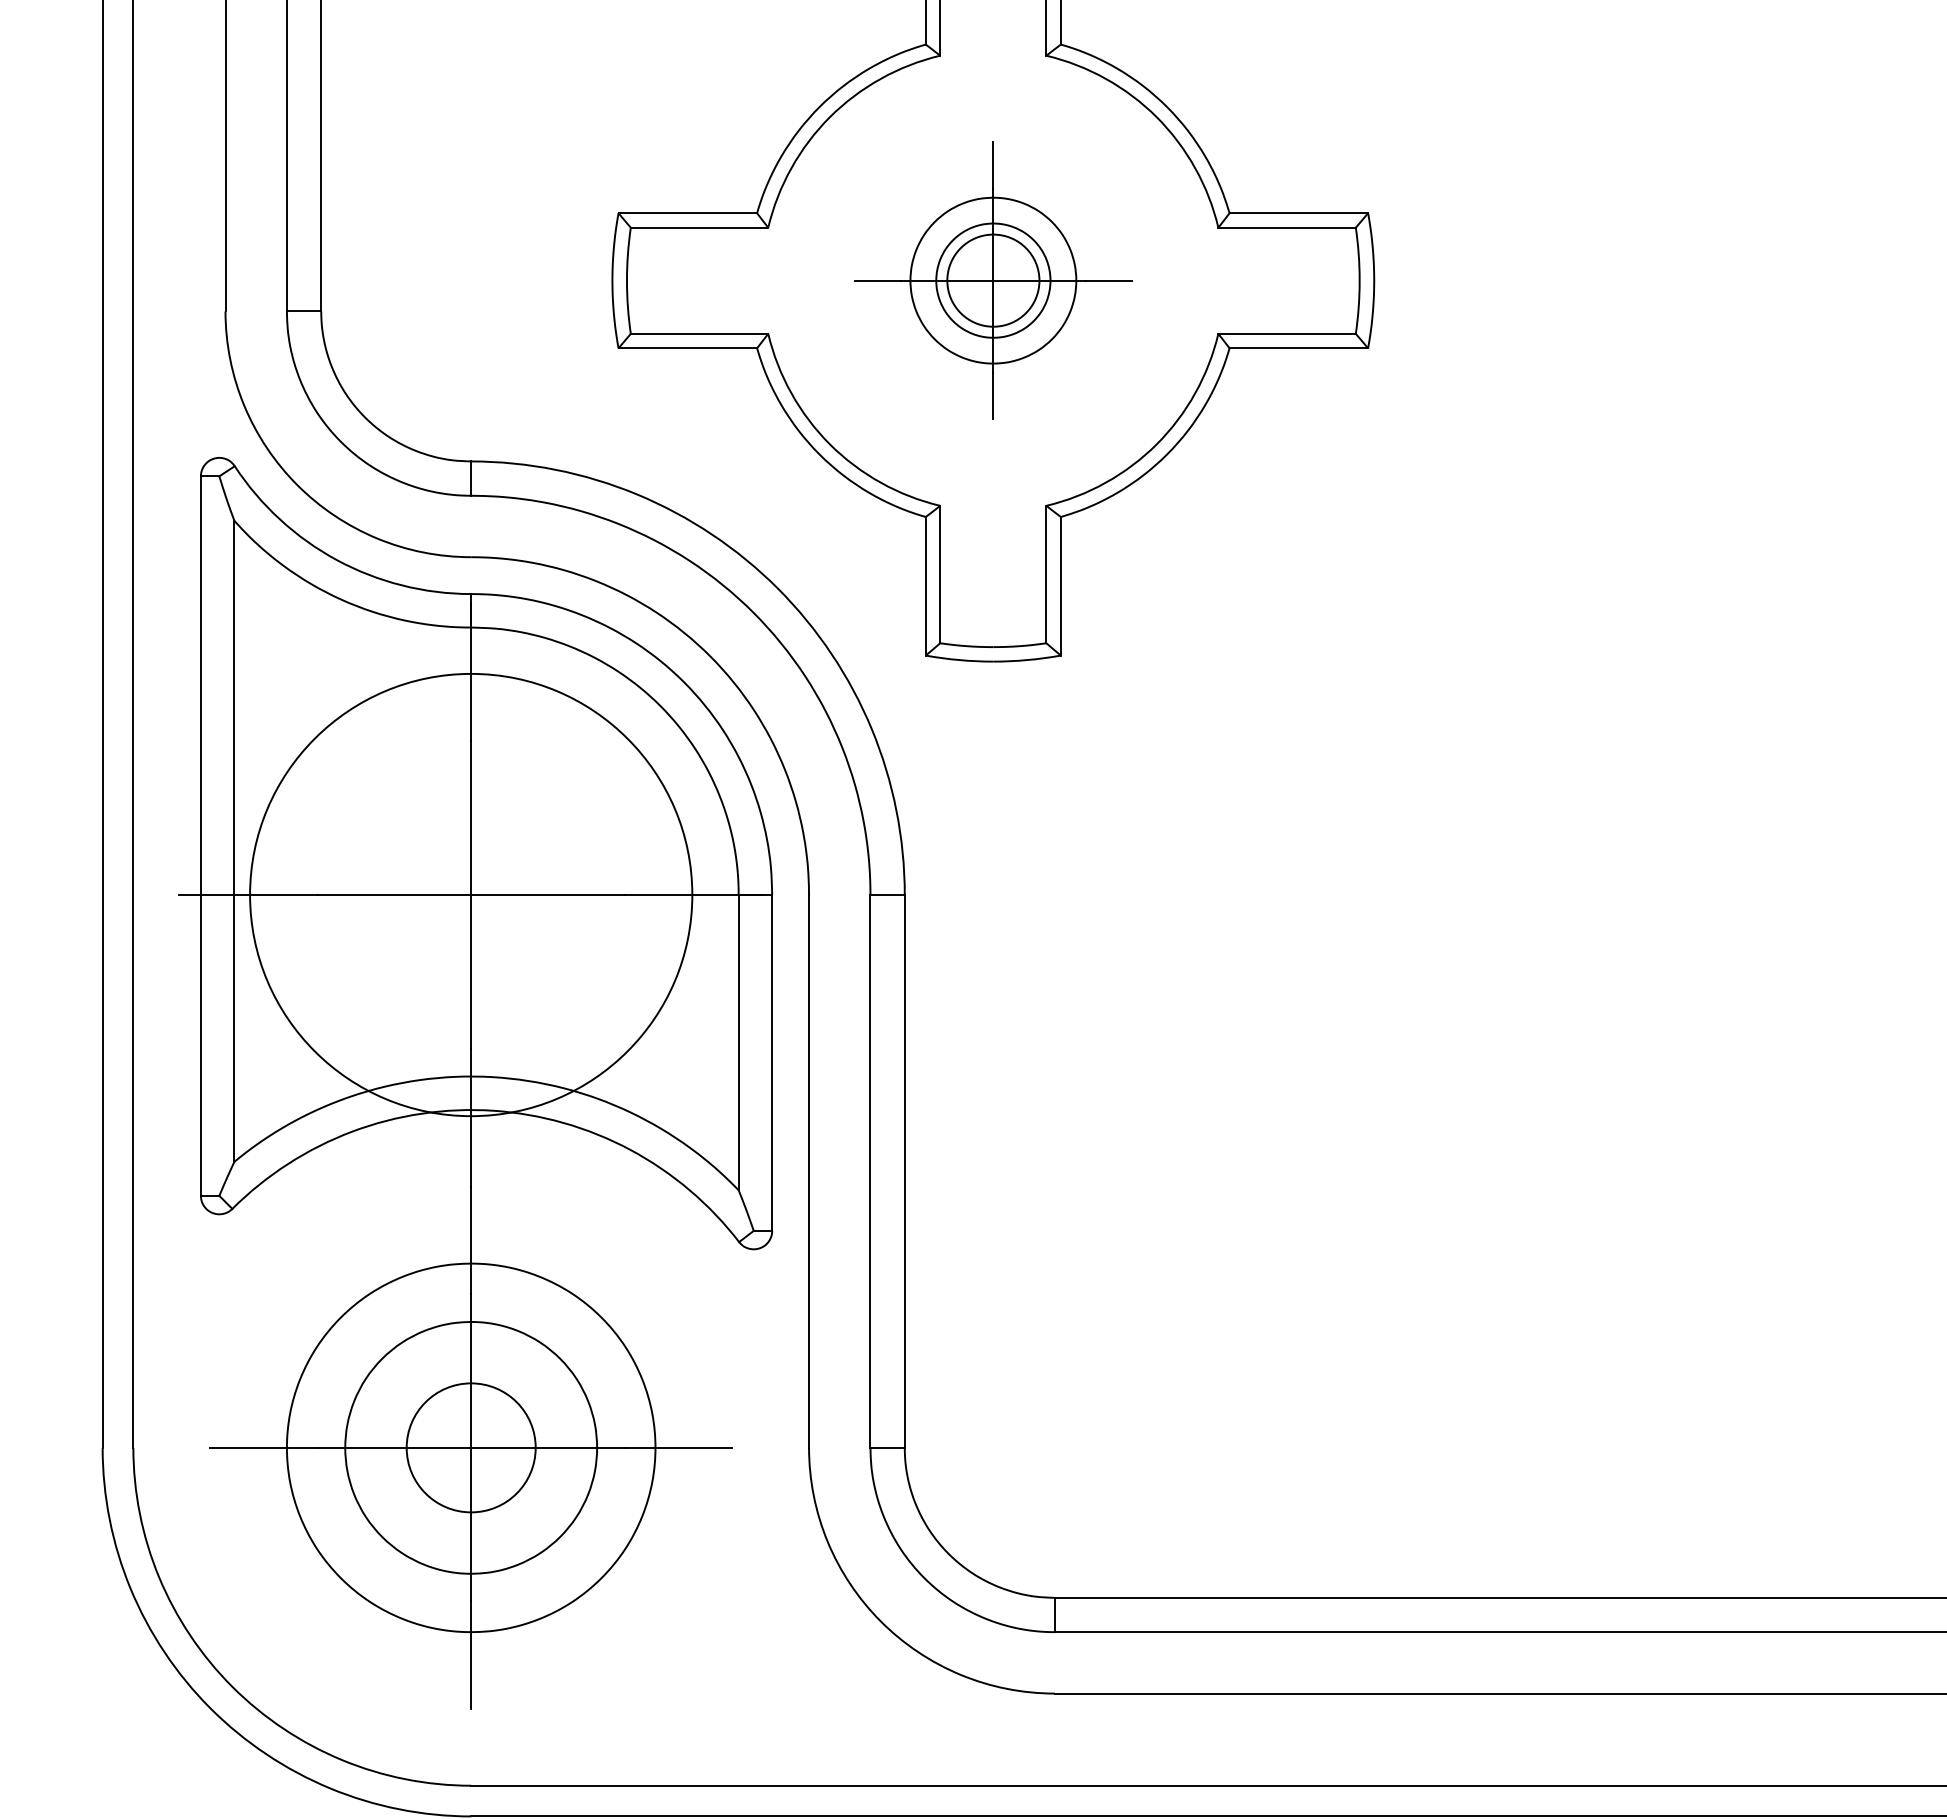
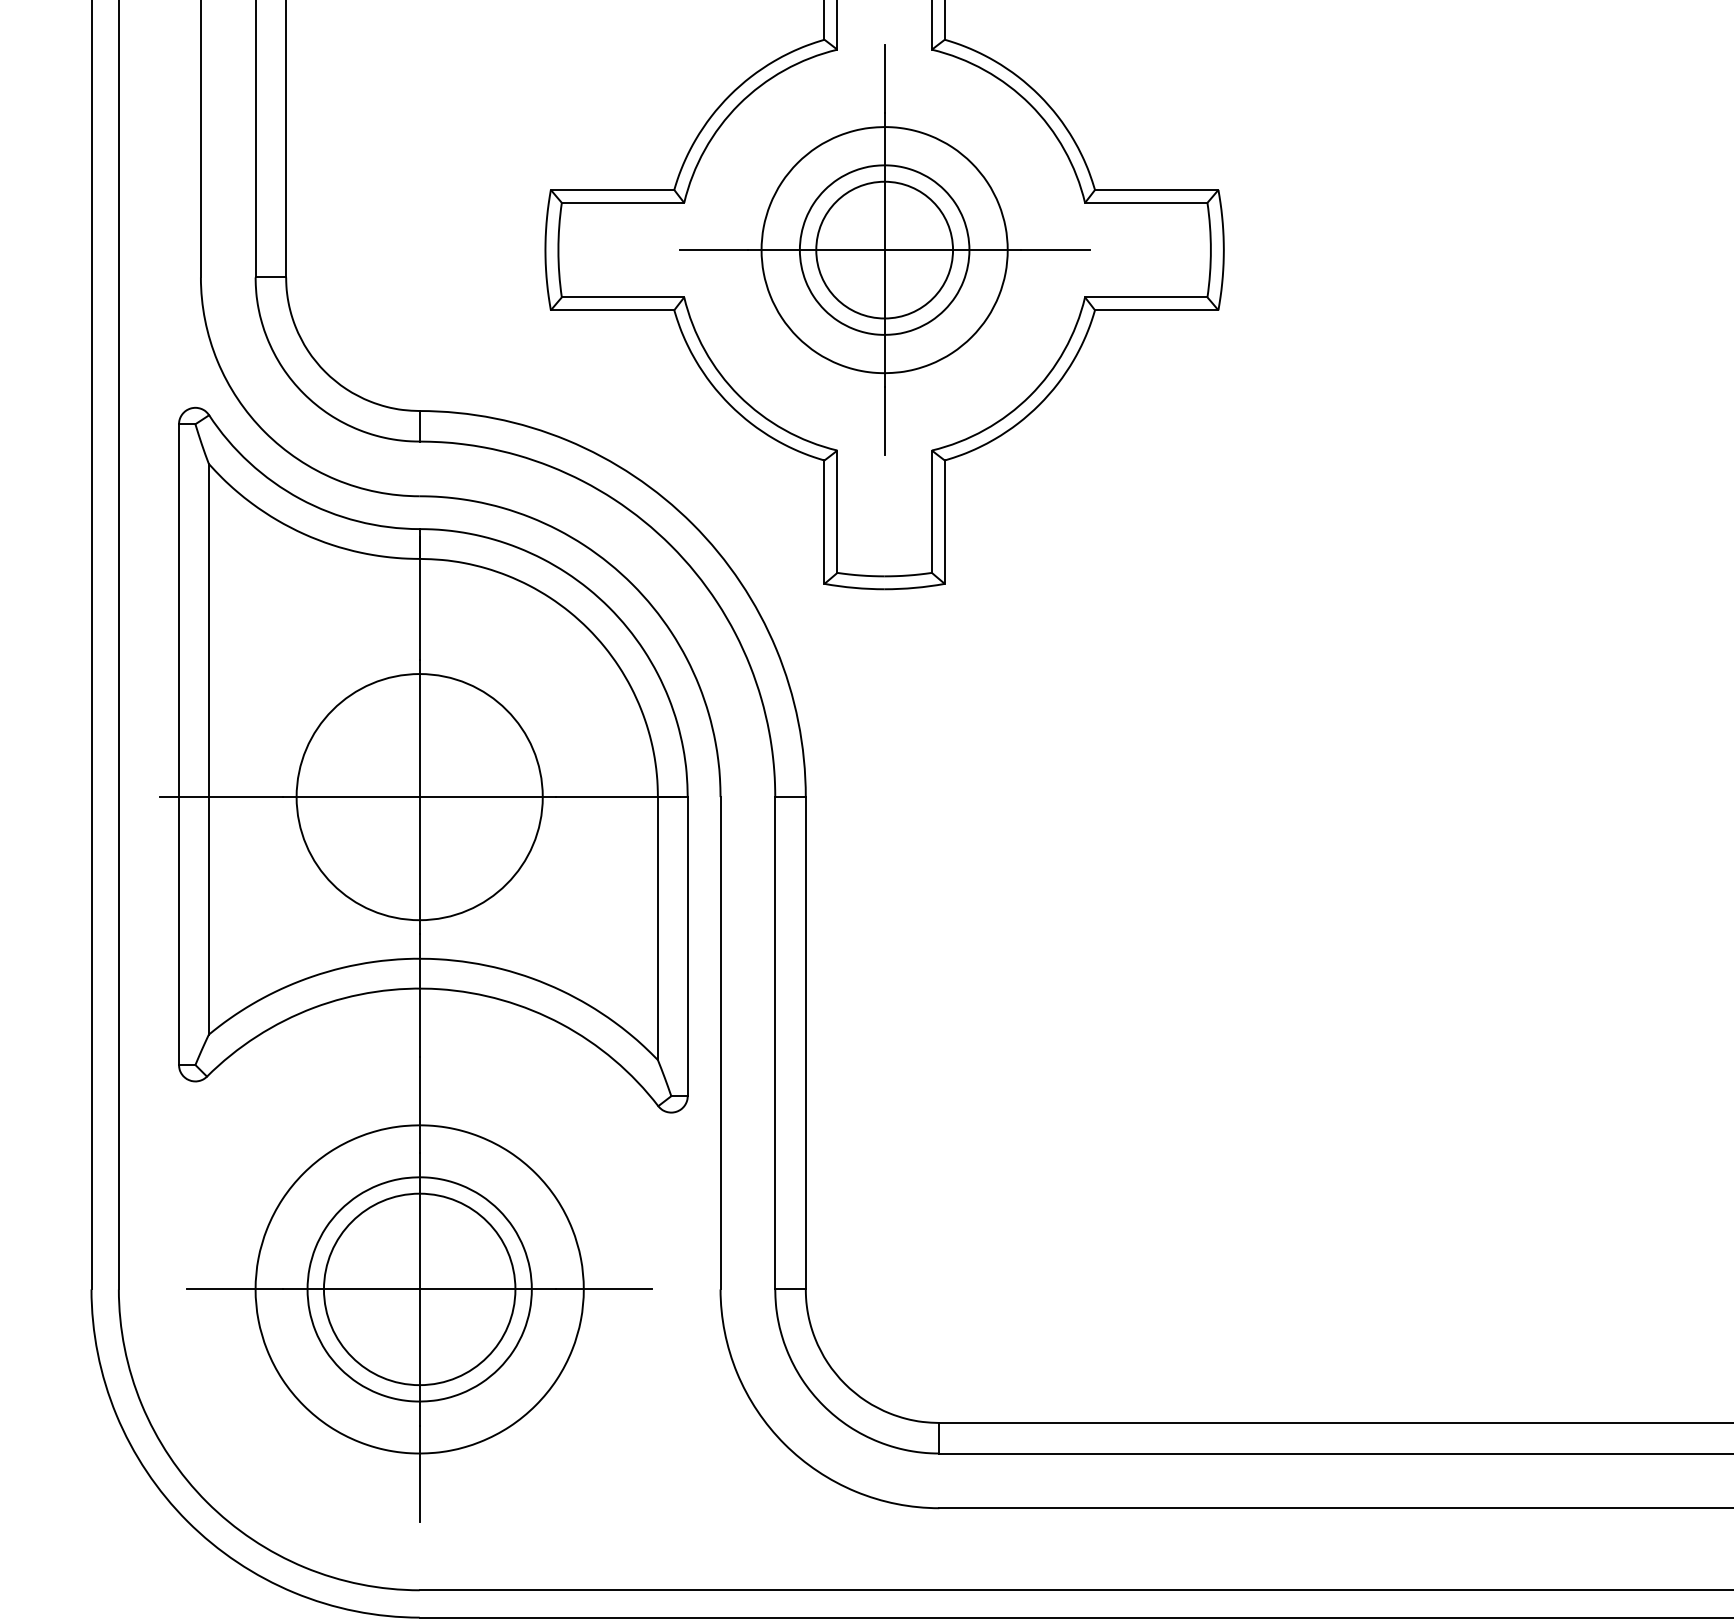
part: (993, 280) -> (884, 249), size x1.67
circle: (470, 894) -> (419, 796), size x0.62
circle: (470, 1447) -> (419, 1289), size x1.67

